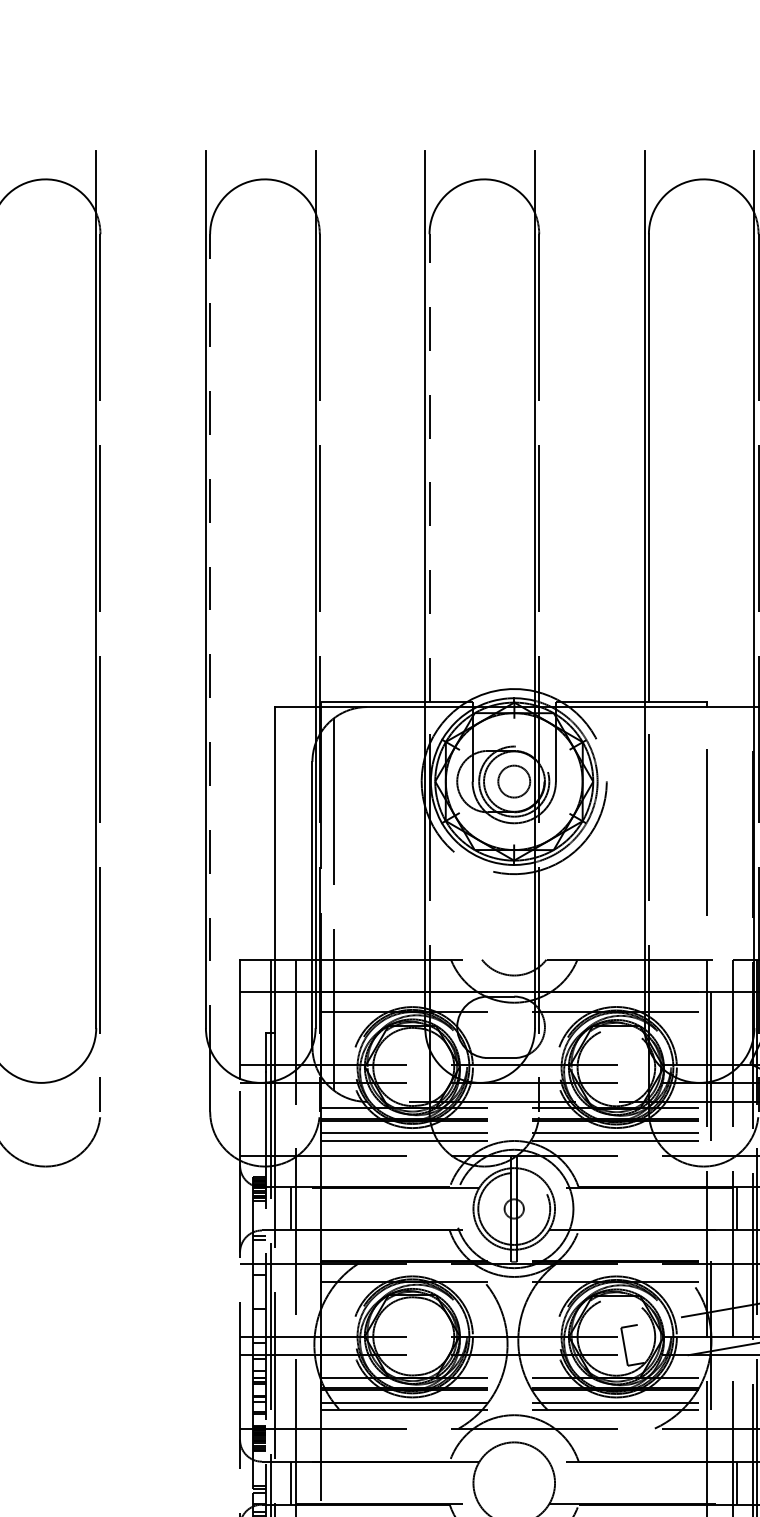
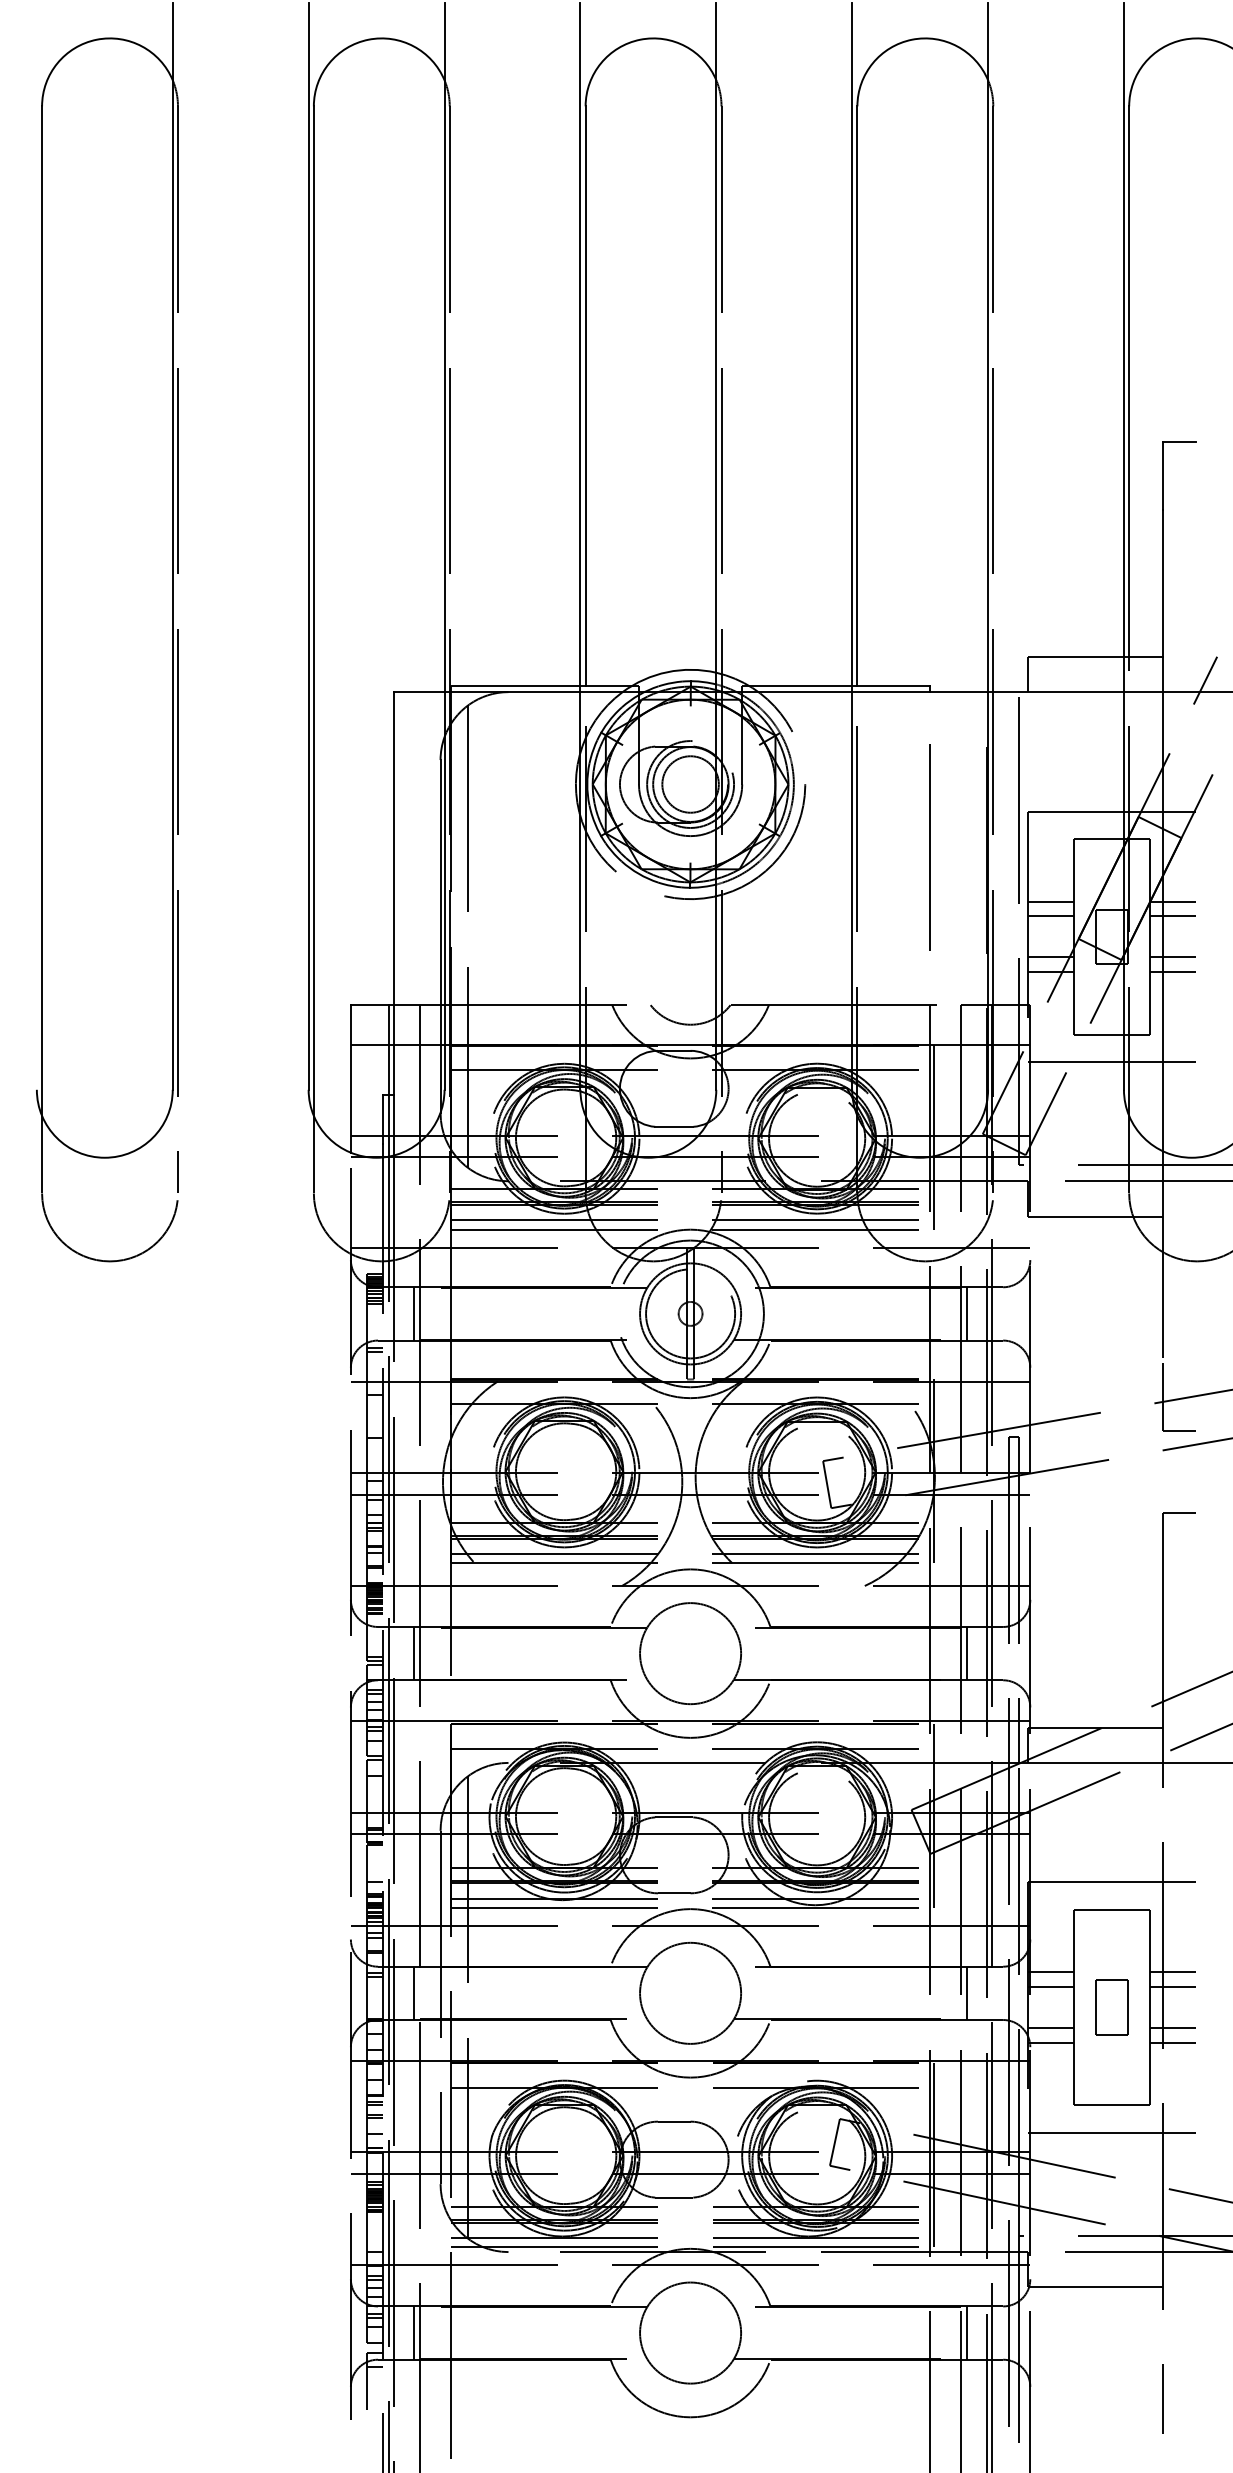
line: (429, 467) -> (585, 395), dashed -> solid
line: (209, 641) -> (313, 611), dashed -> solid
circle: (514, 781) -> (690, 784), size x1.43

